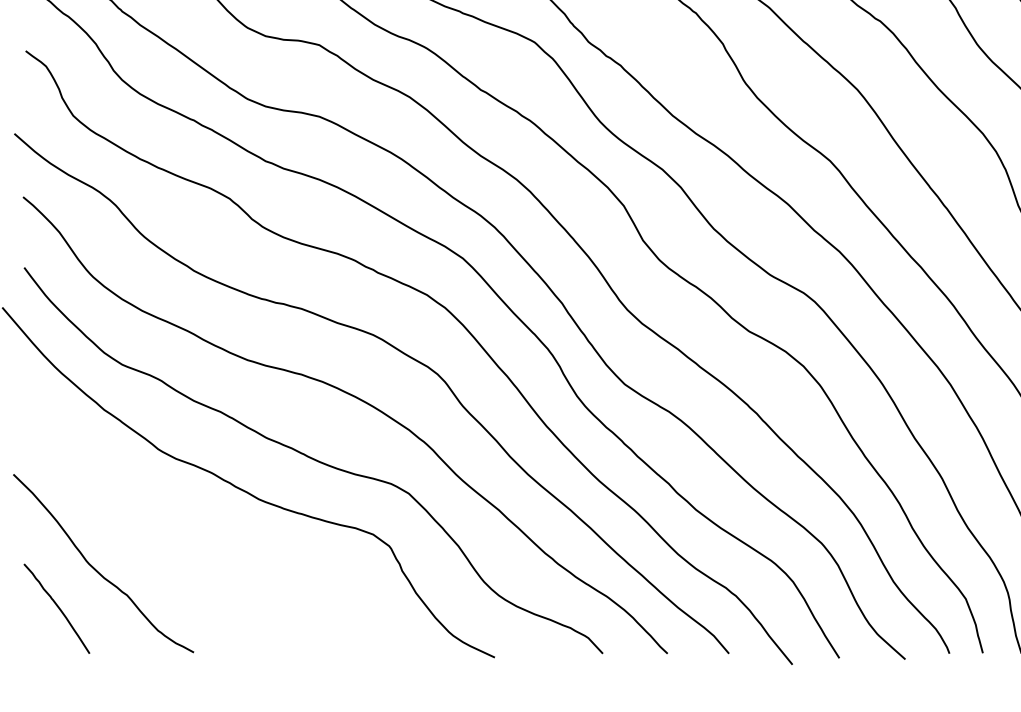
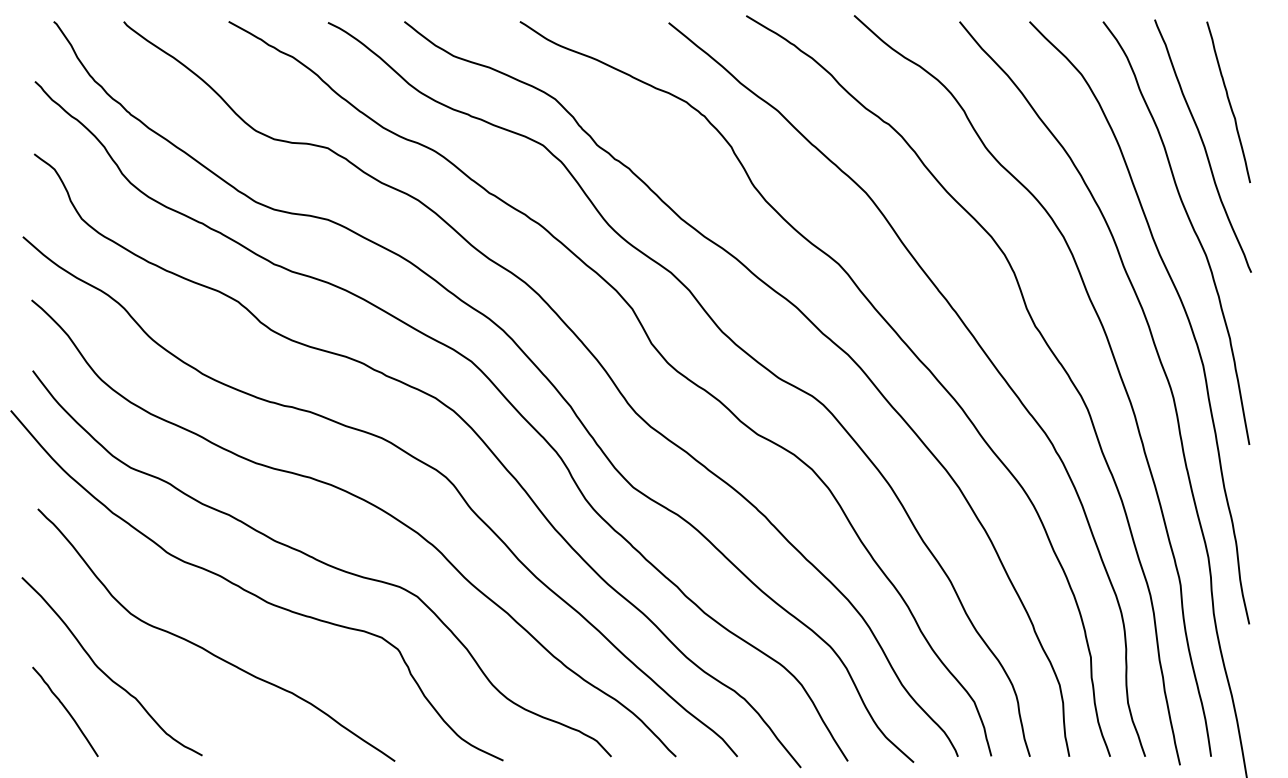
curve: (196, 545) -> (205, 648), added

